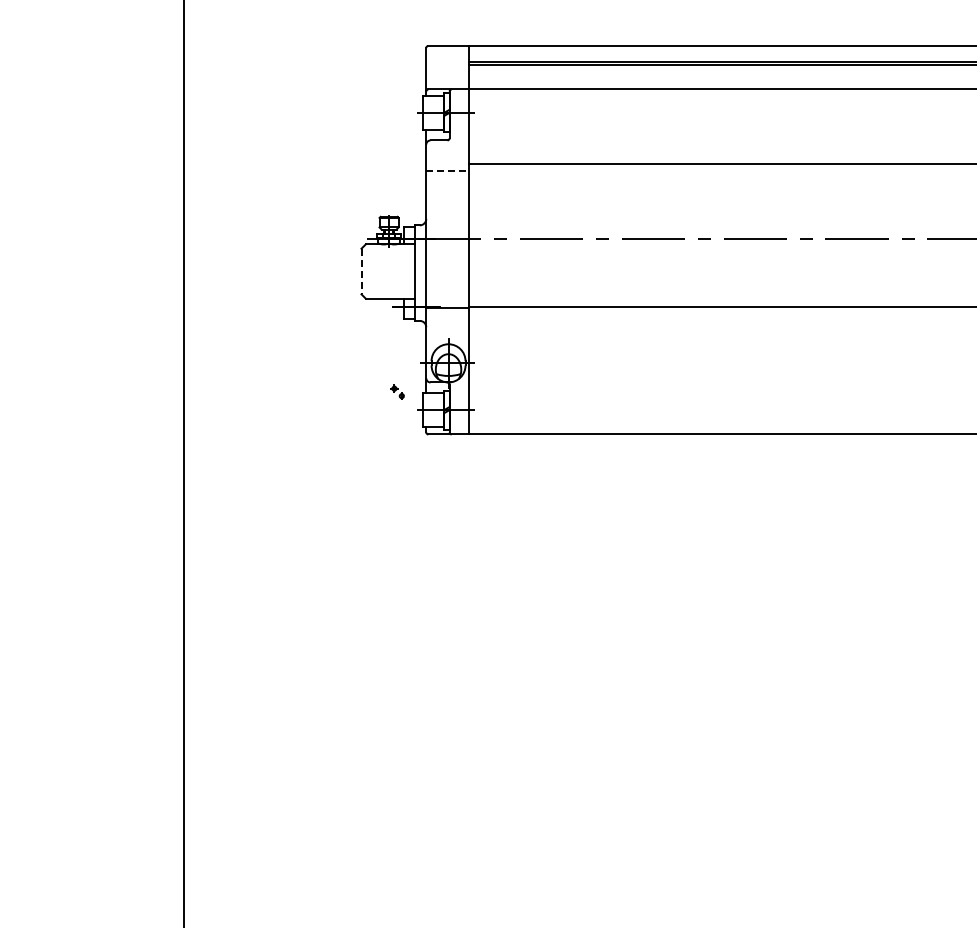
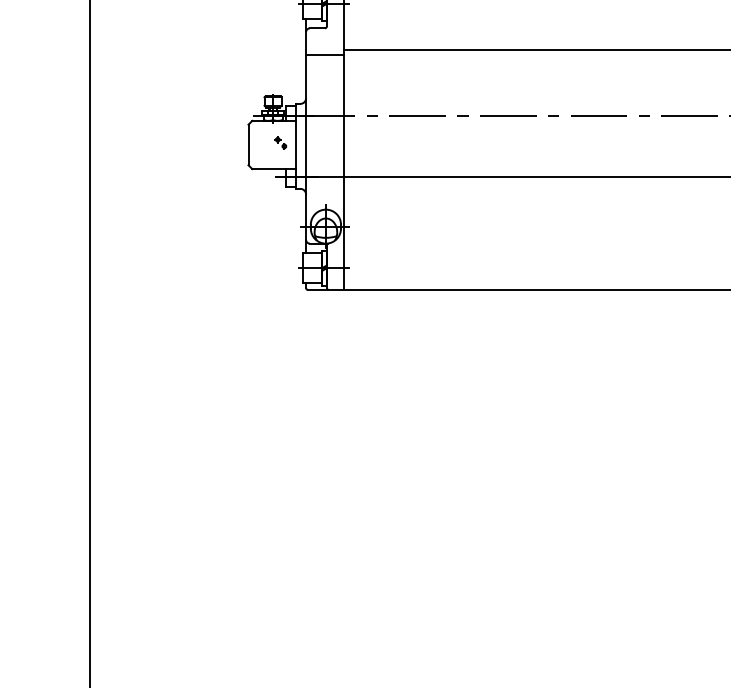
line: (447, 170) -> (325, 55), dashed -> solid
line: (361, 271) -> (248, 144), dashed -> solid
part: (397, 391) -> (280, 142), moved

